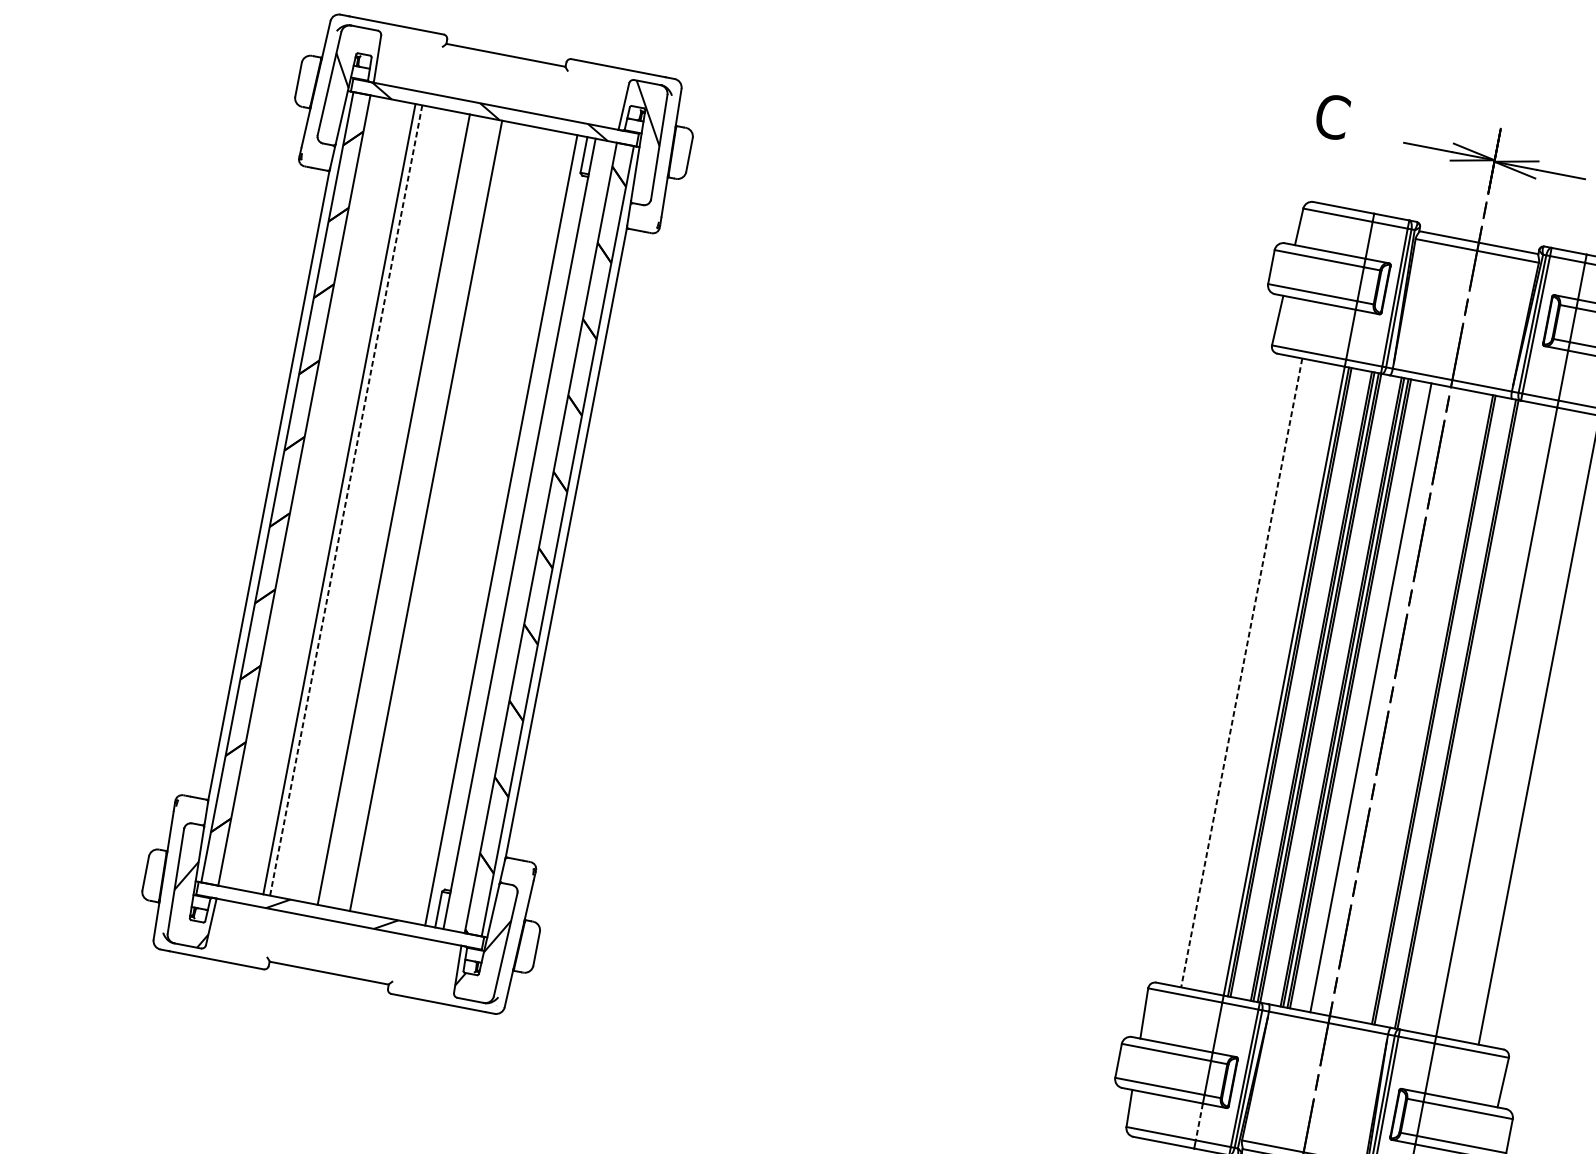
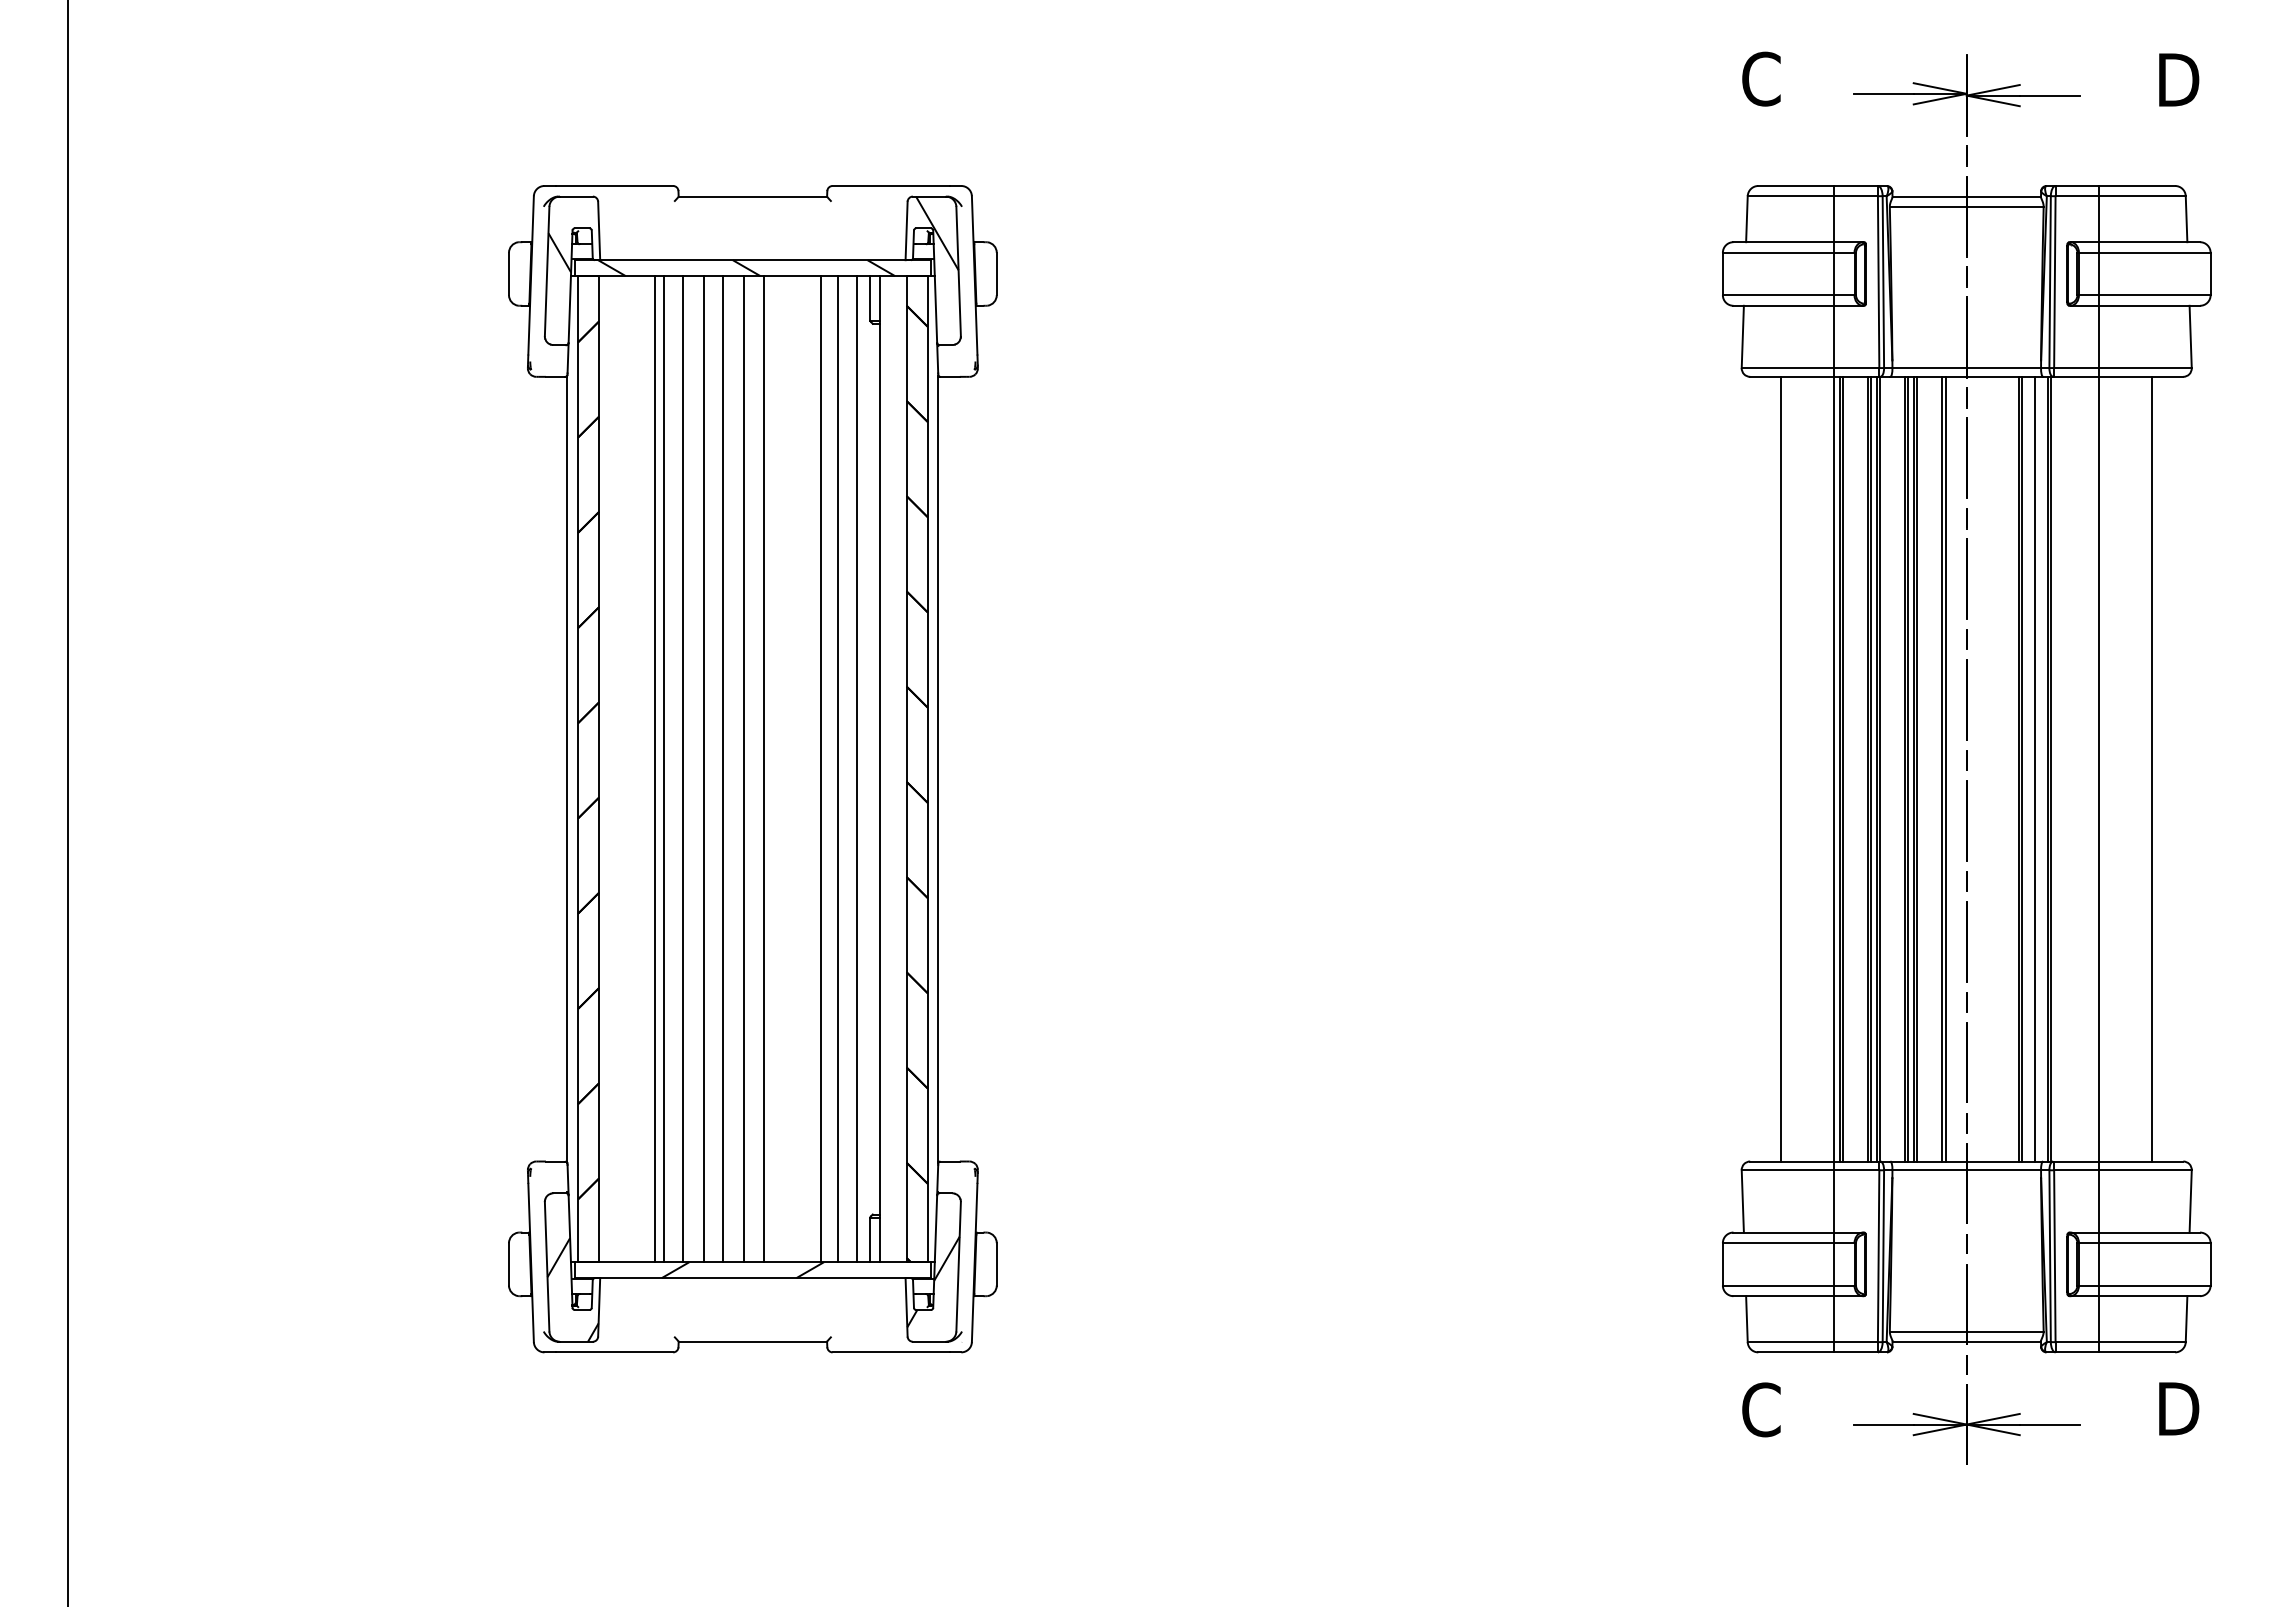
line: (345, 500) -> (663, 769), dashed -> solid
line: (361, 503) -> (682, 769), added
line: (378, 507) -> (704, 769), added
line: (410, 513) -> (744, 769), added
line: (472, 525) -> (821, 769), added
line: (486, 527) -> (838, 769), added
line: (1241, 673) -> (1781, 769), dashed -> solid
line: (1373, 697) -> (1945, 768), added
line: (1445, 711) -> (2035, 768), added
line: (1199, 1122) -> (1834, 1319), dashed -> solid

